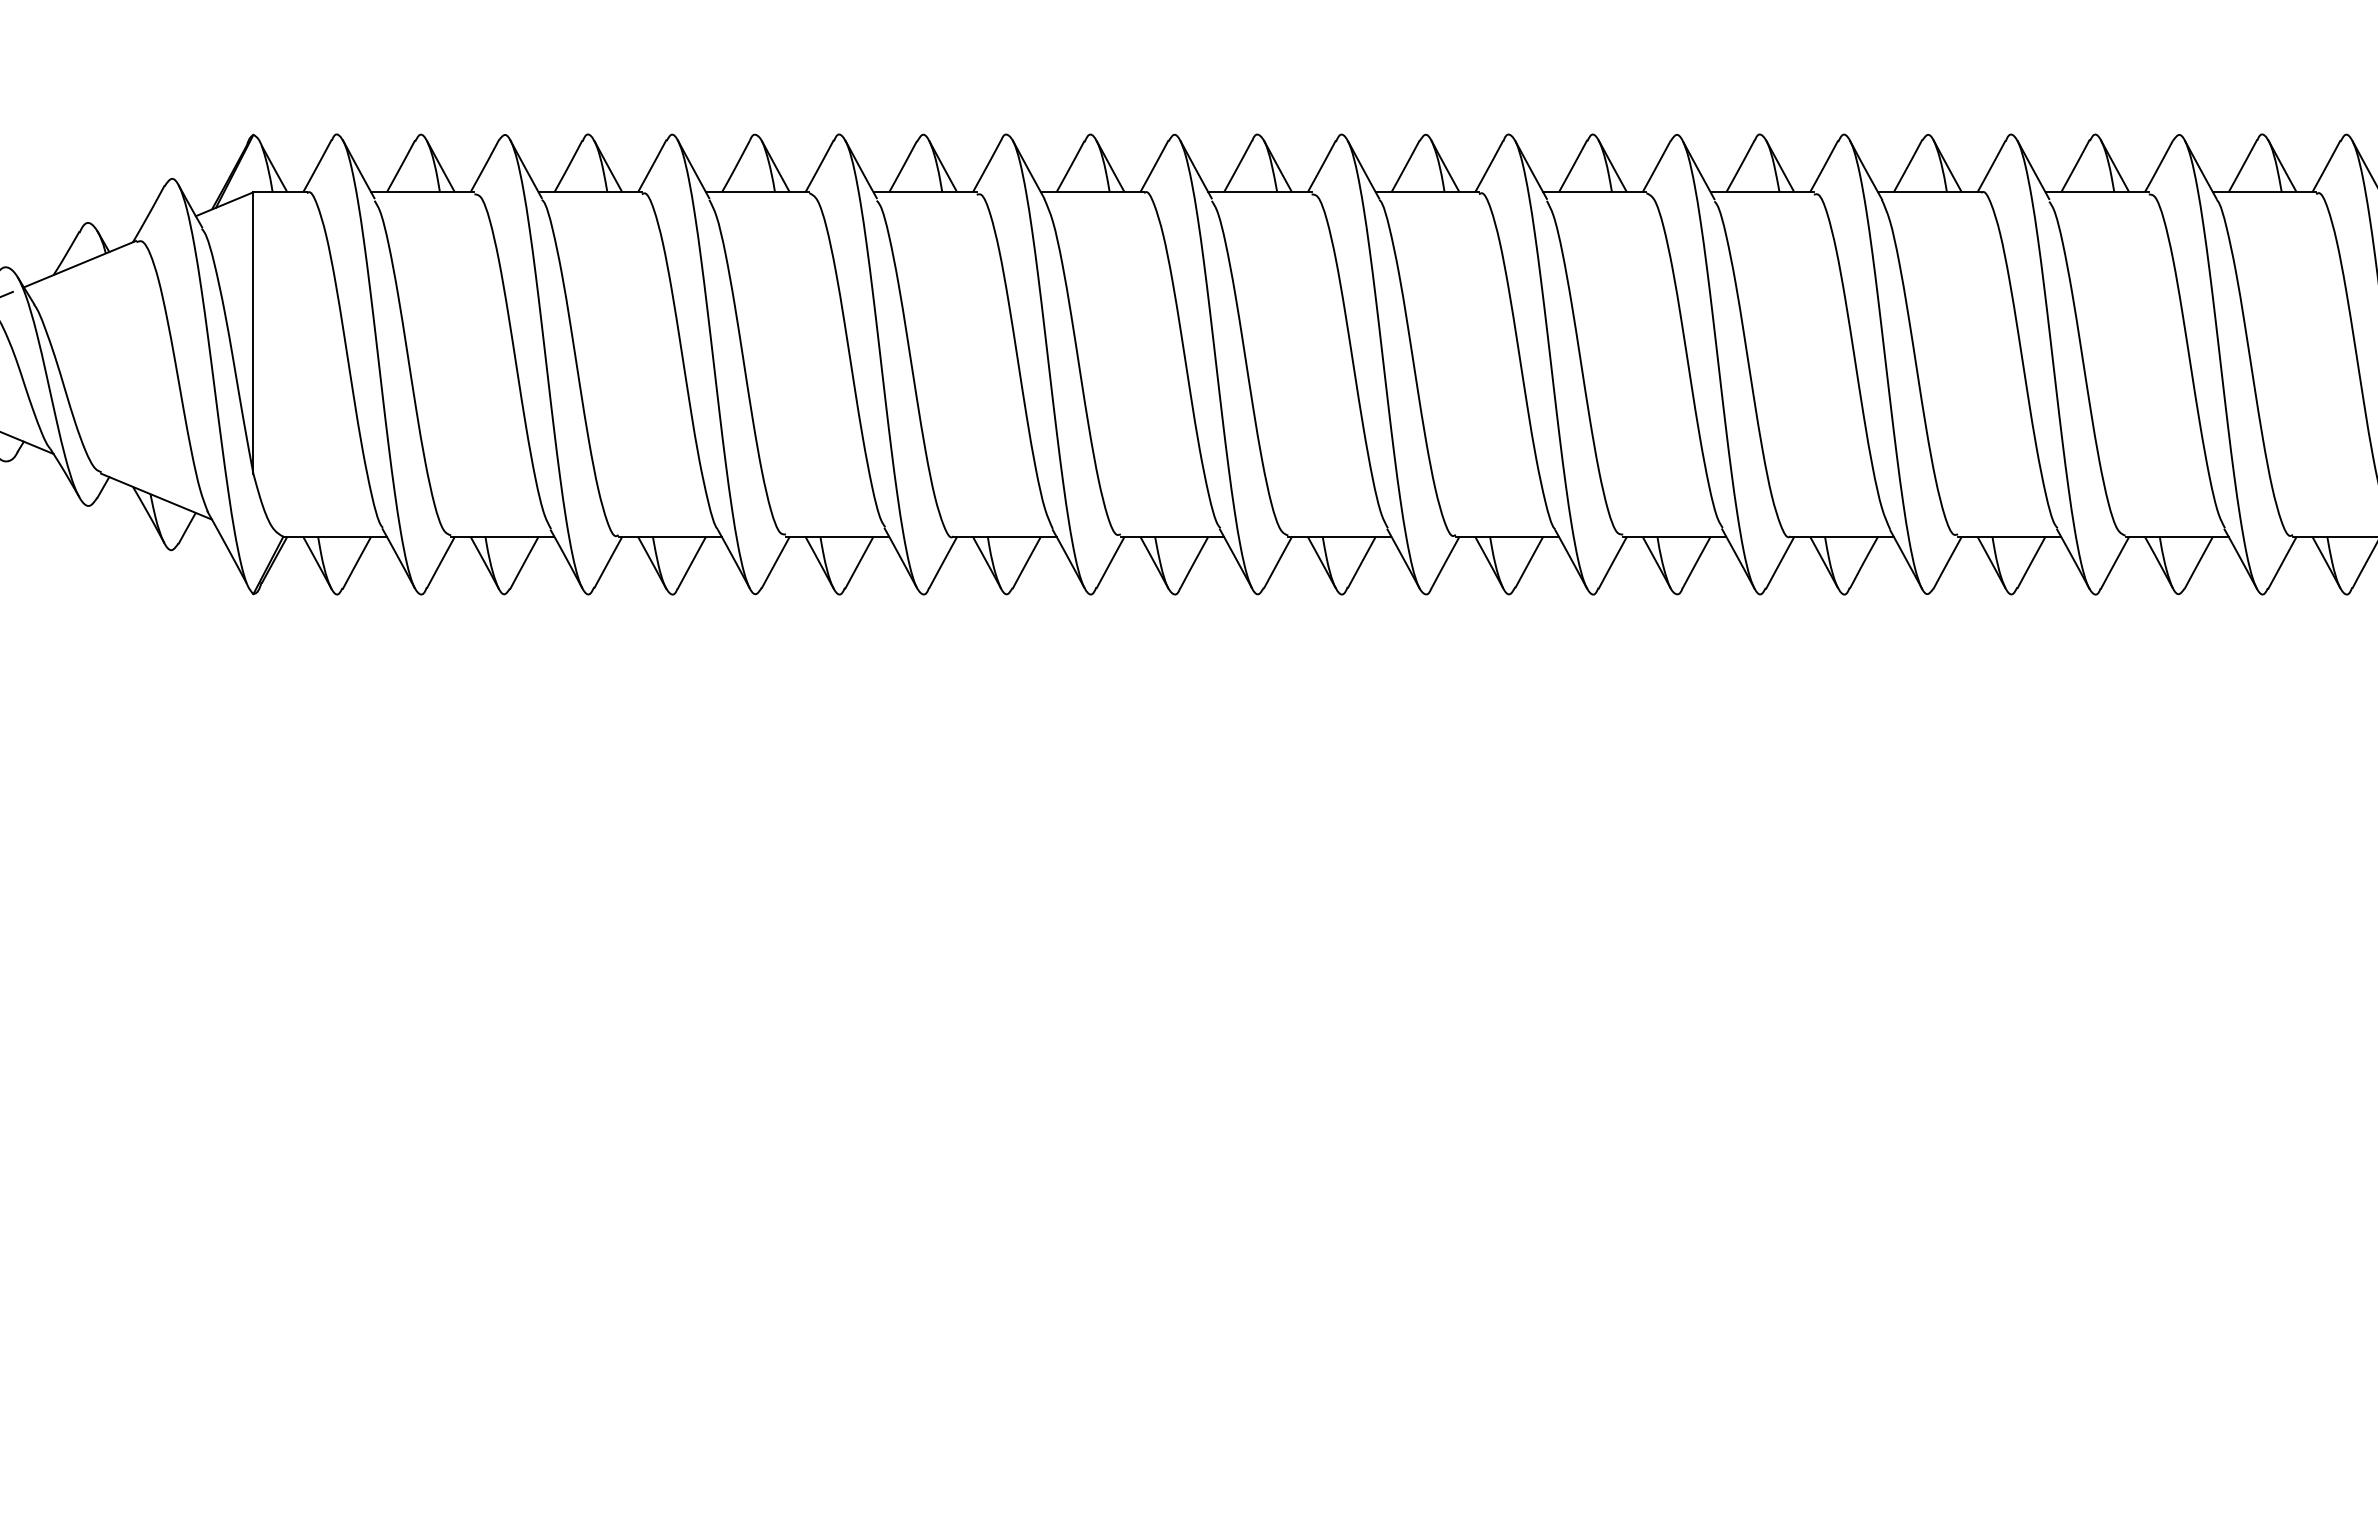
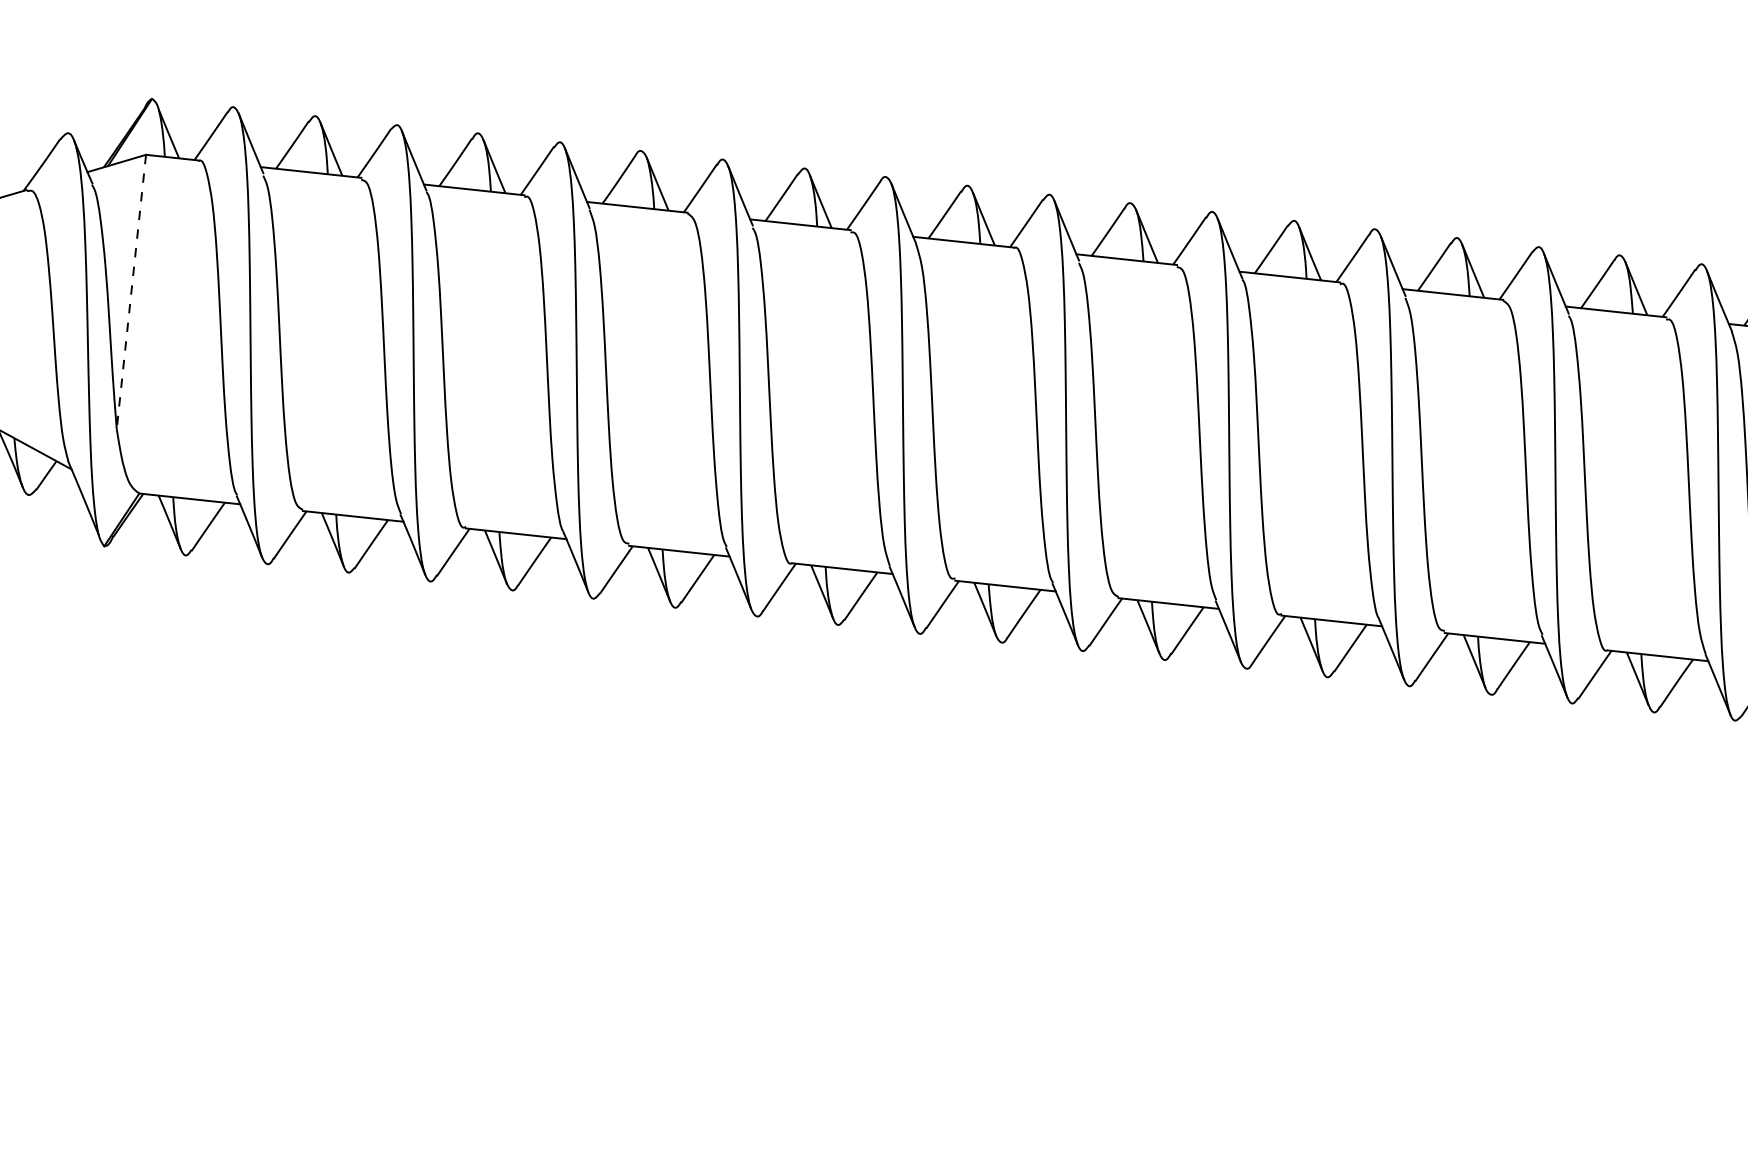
line: (253, 333) -> (131, 292), solid -> dashed

